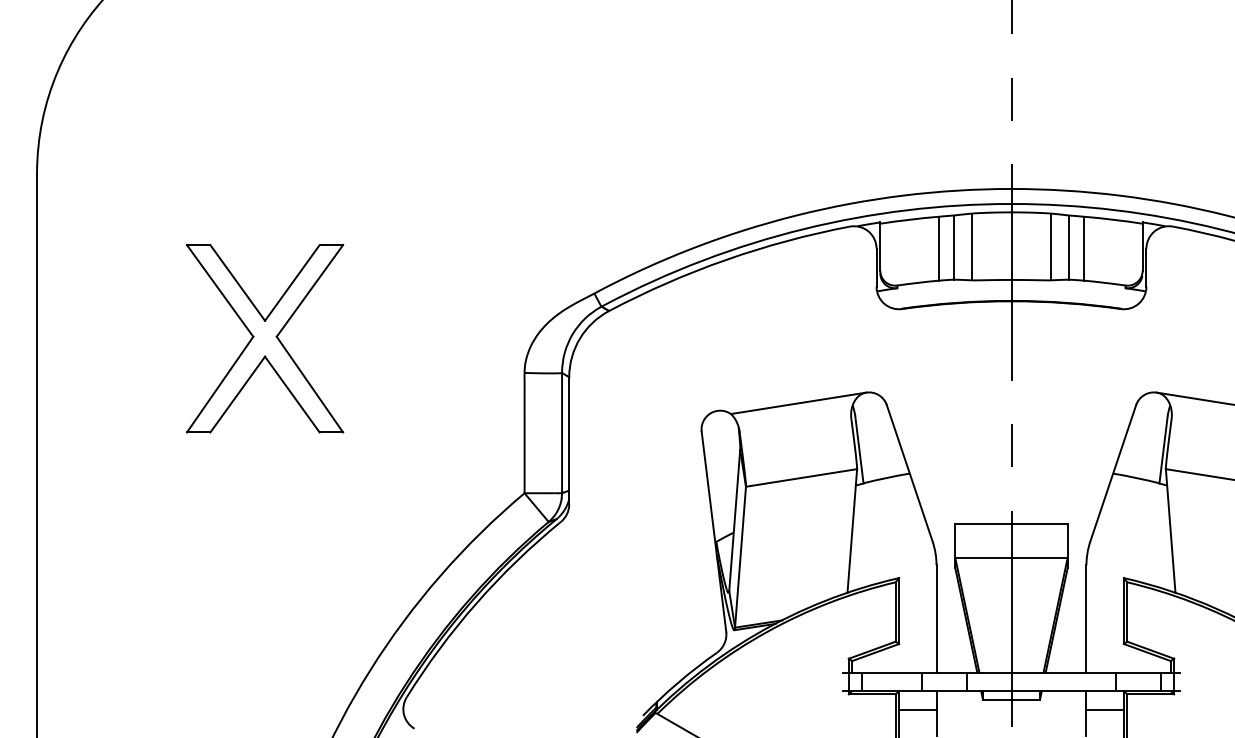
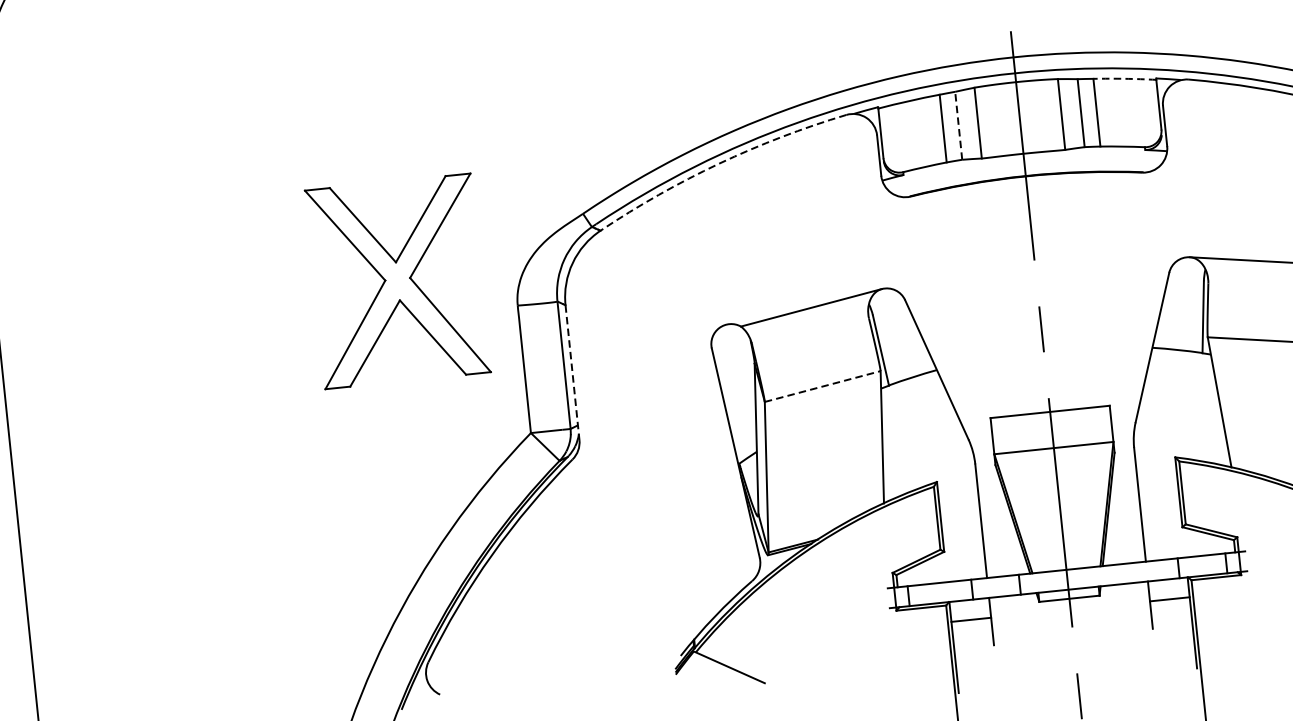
arc: (1113, 219) -> (1124, 78), solid -> dashed
line: (953, 247) -> (958, 125), solid -> dashed
arc: (726, 259) -> (719, 163), solid -> dashed
part: (264, 338) -> (397, 281), moved
line: (569, 440) -> (572, 372), solid -> dashed
line: (802, 477) -> (823, 385), solid -> dashed

